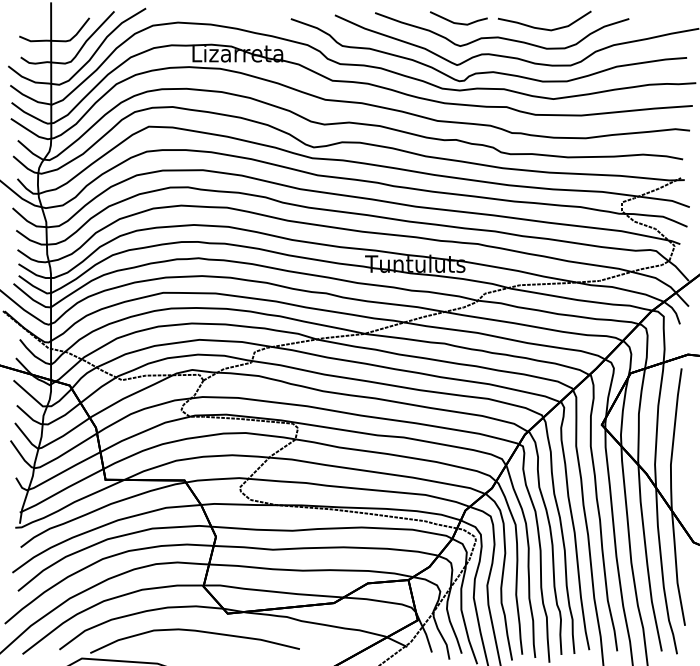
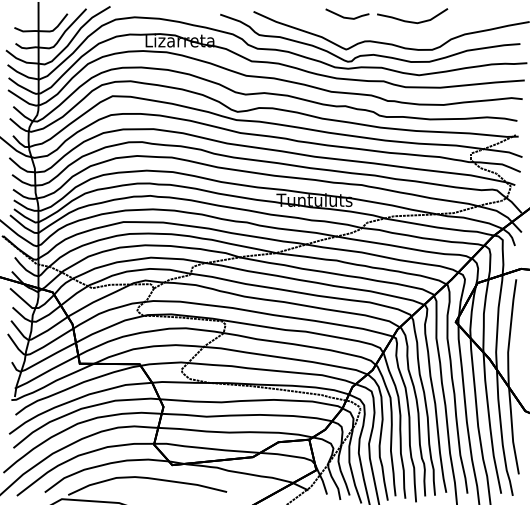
curve: (499, 36) -> (378, 27), removed

